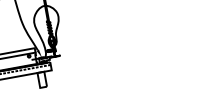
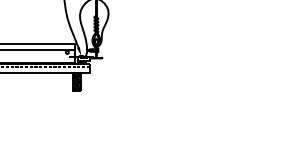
hatch: (42, 79) -> (77, 81), added

